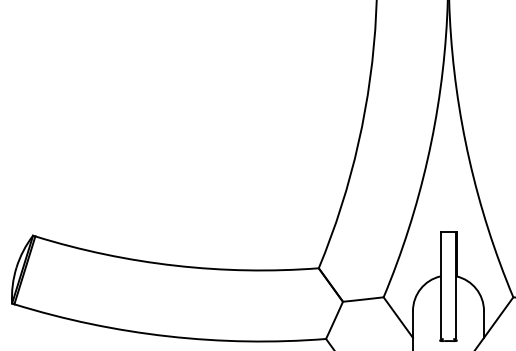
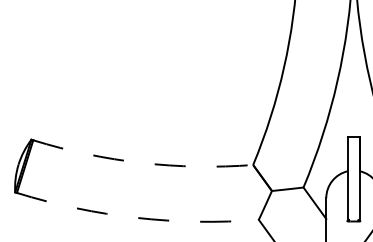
arc: (175, 265) -> (141, 162), solid -> dashed
arc: (168, 336) -> (136, 217), solid -> dashed

